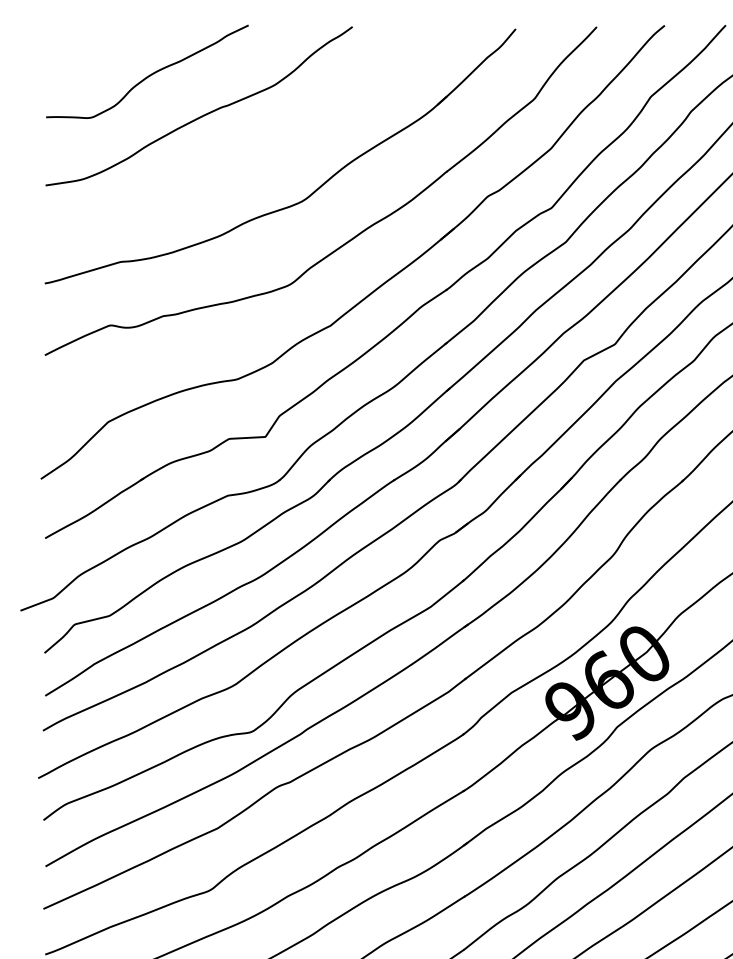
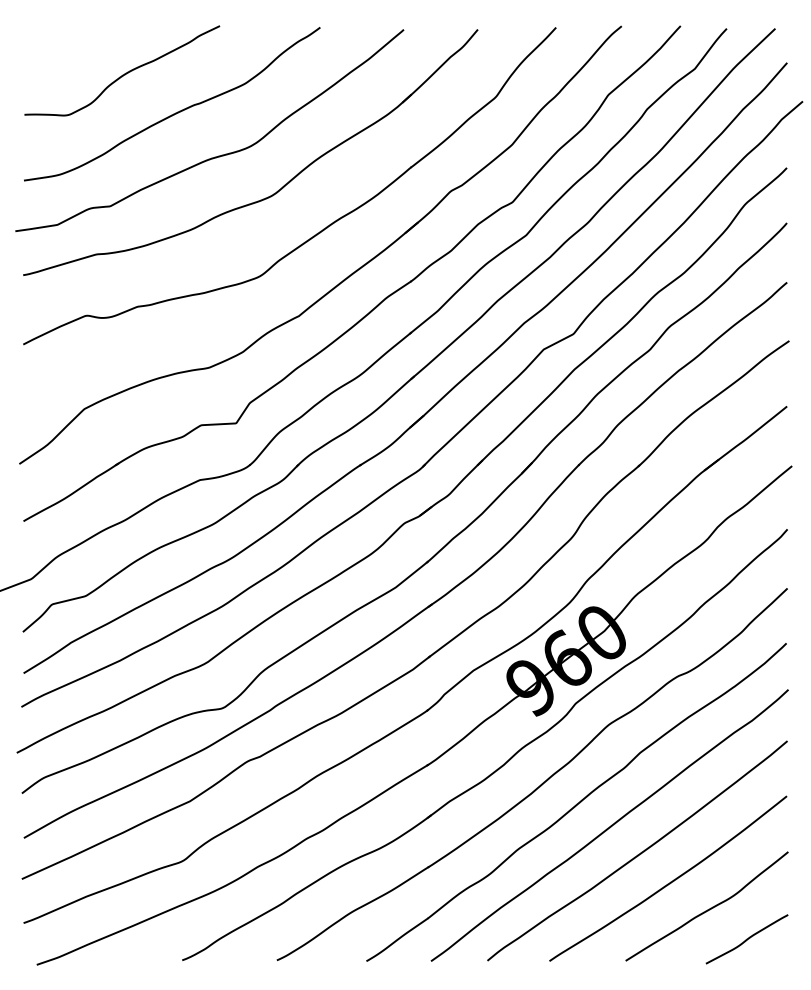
curve: (242, 160) -> (214, 156), added

